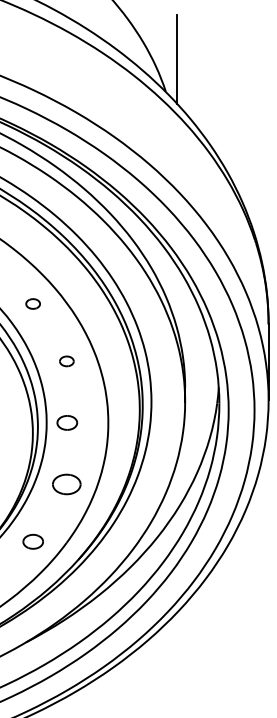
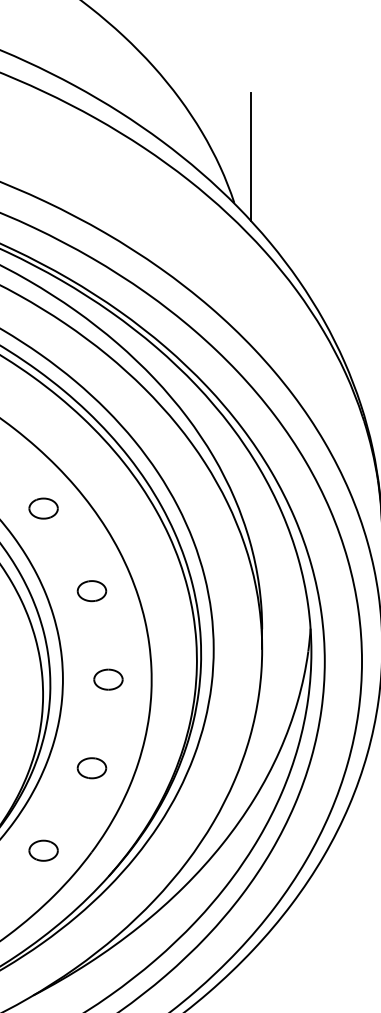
part: (32, 303) -> (42, 507), size x1.43
part: (66, 361) -> (91, 591), size x1.43
part: (67, 422) -> (108, 679), moved
part: (66, 484) -> (91, 768), size x0.71

